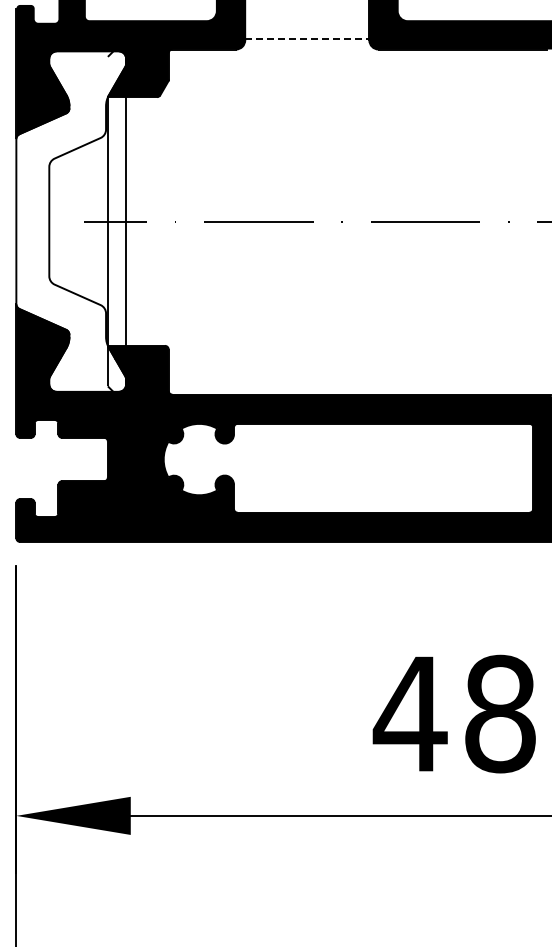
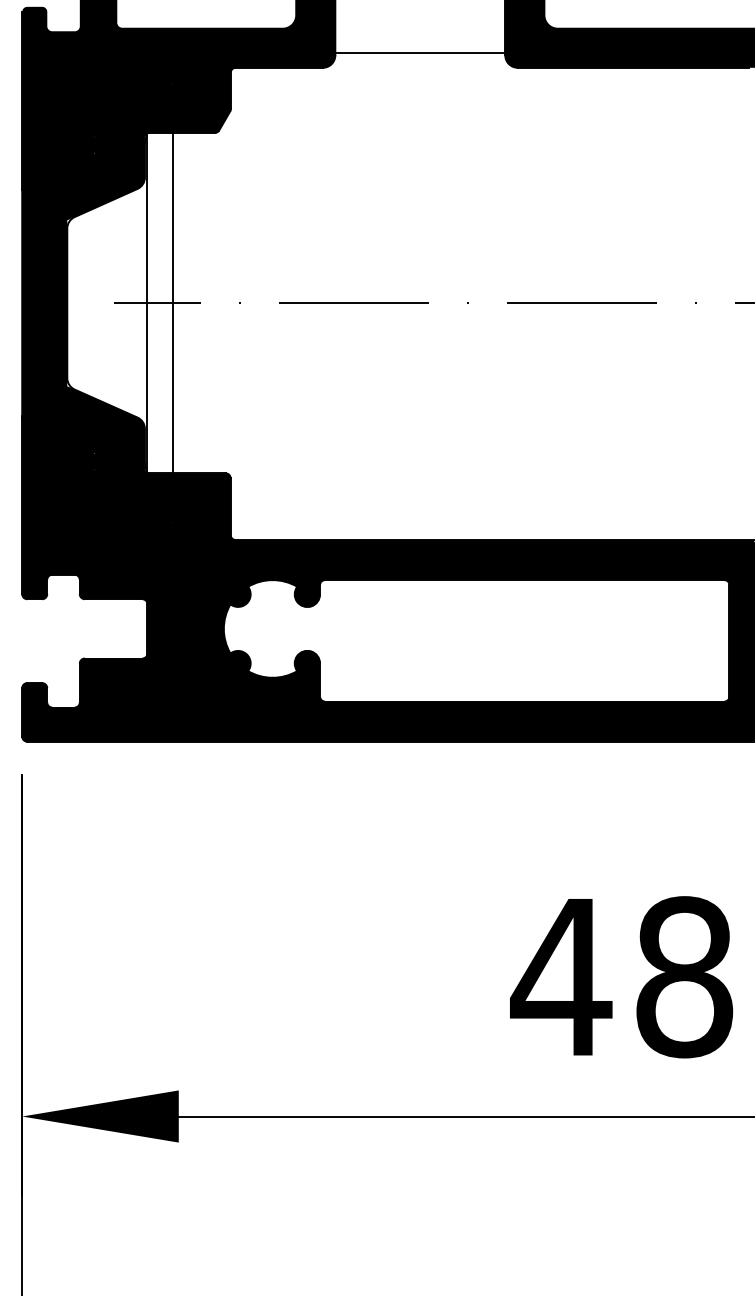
line: (307, 38) -> (420, 52), dashed -> solid
fill: (71, 221) -> (97, 303), added

